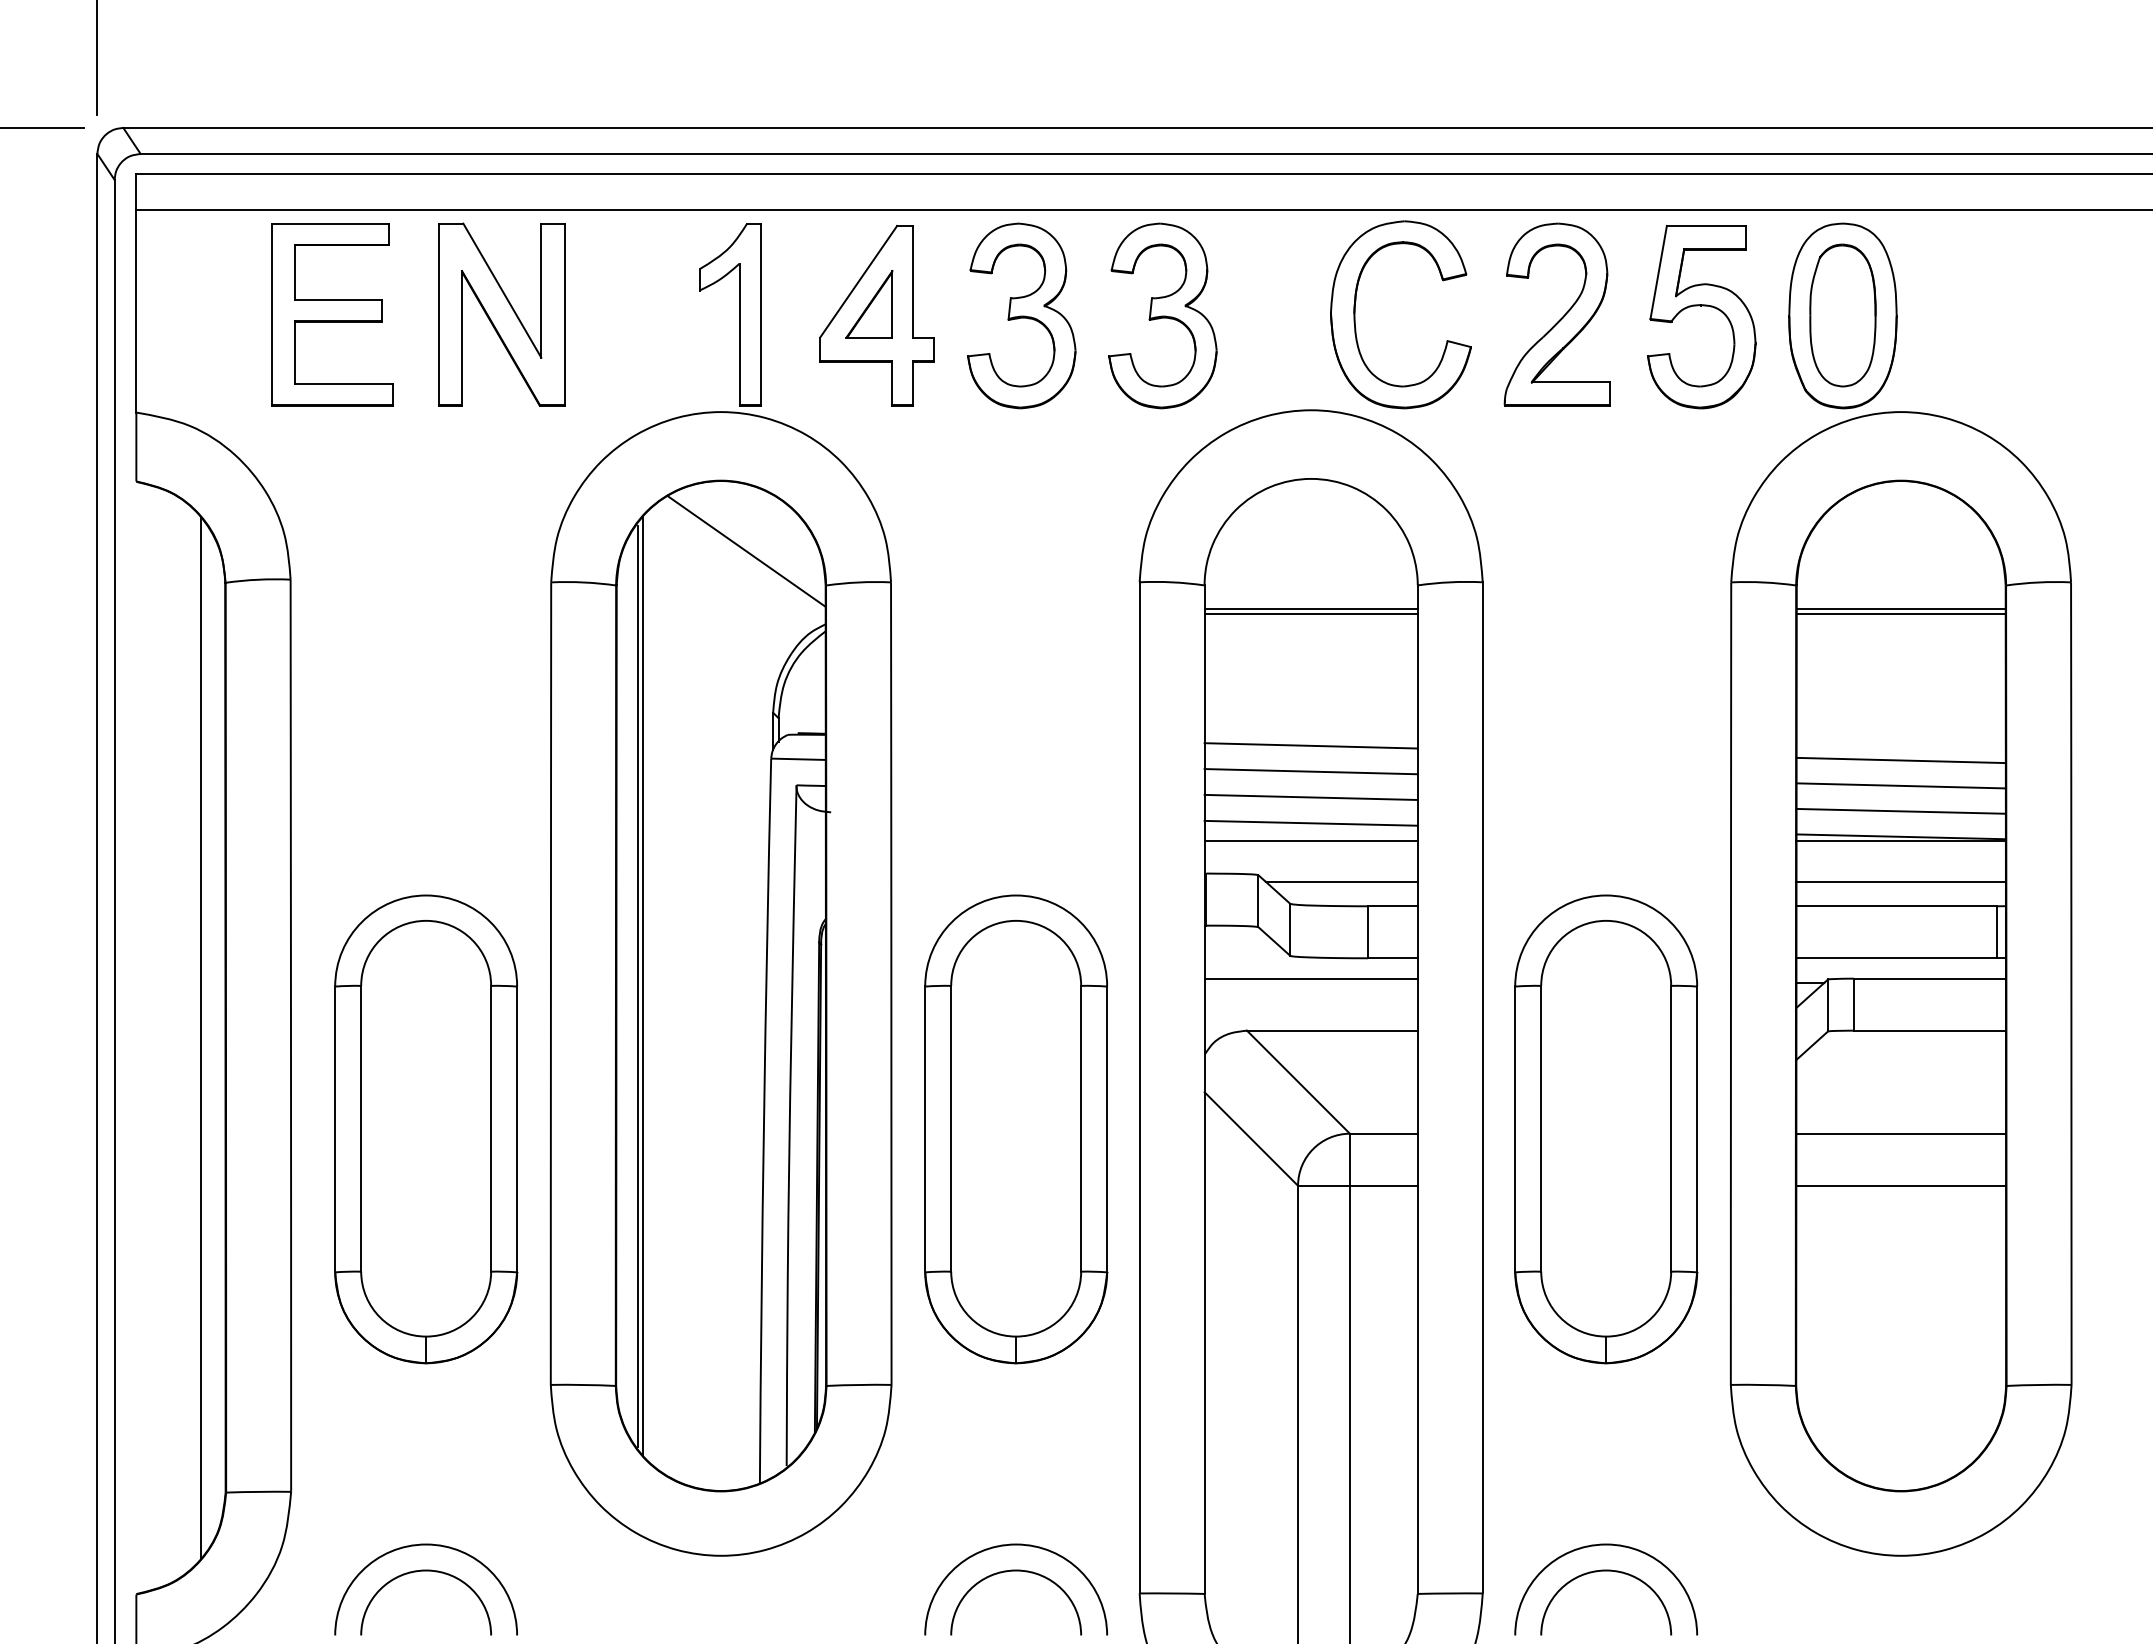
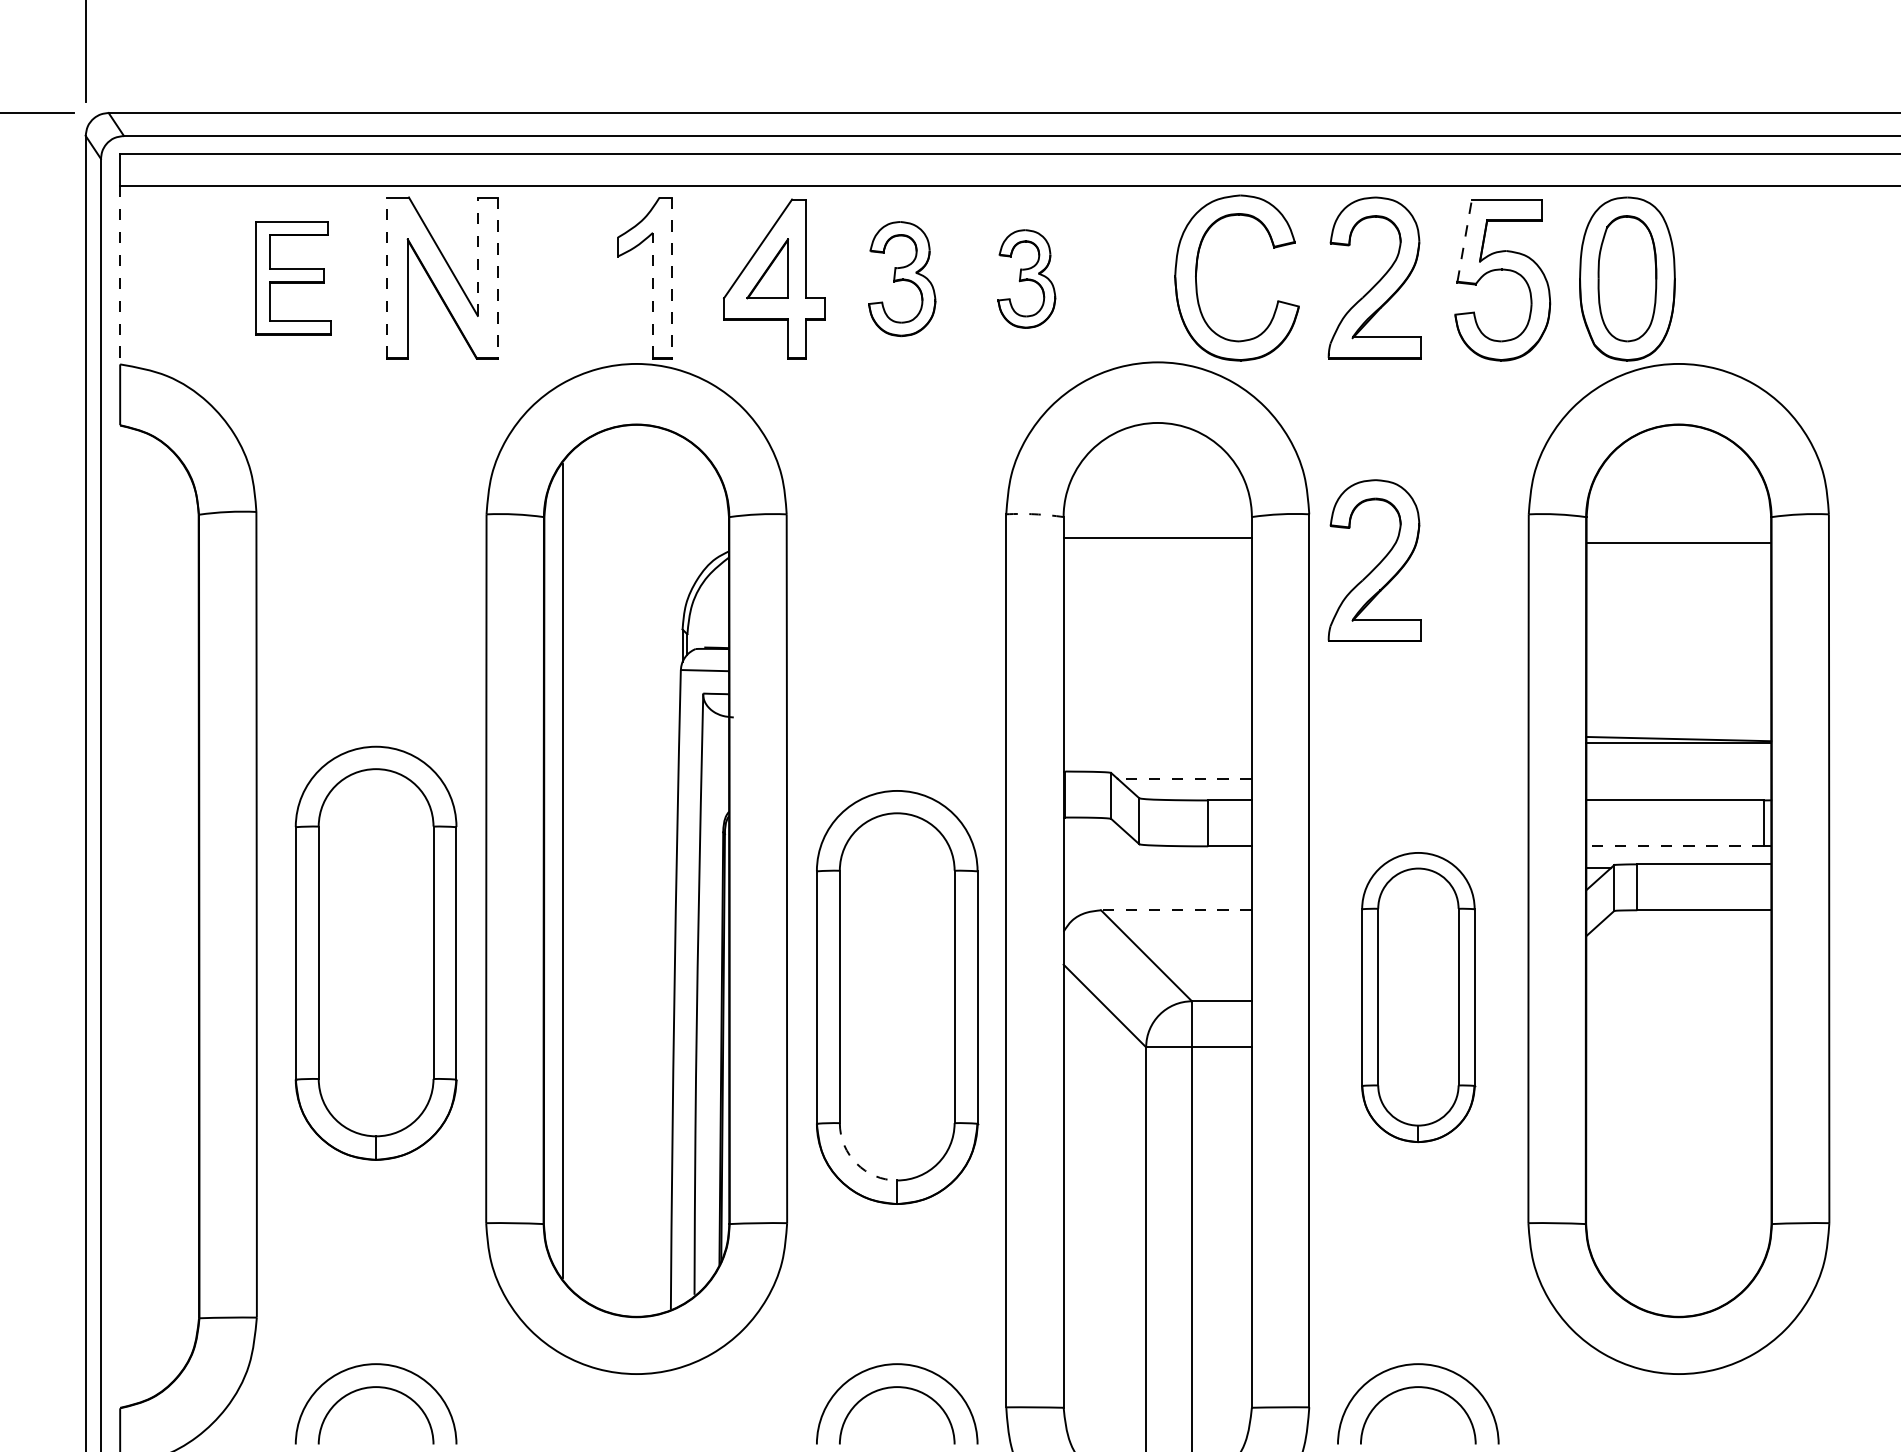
line: (1658, 271) -> (1464, 239), solid -> dashed
line: (541, 290) -> (477, 256), solid -> dashed
line: (136, 311) -> (120, 275), solid -> dashed
part: (332, 314) -> (293, 277), size x0.7
line: (438, 314) -> (387, 277), solid -> dashed
line: (564, 314) -> (498, 277), solid -> dashed
line: (760, 314) -> (671, 277), solid -> dashed
part: (1021, 315) -> (901, 278), size x0.7
part: (1162, 315) -> (1026, 278), size x0.6
line: (739, 334) -> (652, 295), solid -> dashed
line: (746, 551) -> (659, 487), removed
arc: (1172, 582) -> (1035, 514), solid -> dashed
line: (1900, 608) -> (1678, 537), removed
line: (1310, 614) -> (1157, 542), removed
part: (1556, 634) -> (1374, 560), added
line: (1310, 745) -> (1157, 658), removed
line: (1900, 760) -> (1678, 671), removed
line: (1310, 771) -> (1157, 681), removed
line: (1900, 785) -> (1678, 693), removed
line: (1310, 796) -> (1157, 703), removed
line: (1900, 810) -> (1678, 715), removed
line: (1310, 822) -> (1157, 726), removed
line: (1310, 840) -> (1157, 742), removed
line: (1341, 881) -> (1184, 778), solid -> dashed
line: (1900, 881) -> (1678, 778), removed
line: (1896, 958) -> (1674, 846), solid -> dashed
line: (1310, 978) -> (1157, 864), removed
line: (643, 985) -> (568, 870), removed
line: (1331, 1030) -> (1175, 910), solid -> dashed
line: (201, 1038) -> (177, 917), removed
part: (426, 1129) -> (376, 953), moved
part: (1606, 1129) -> (1418, 997), size x0.7
line: (1900, 1133) -> (1678, 1001), removed
line: (1901, 1185) -> (1679, 1047), removed
arc: (970, 1317) -> (856, 1163), solid -> dashed

